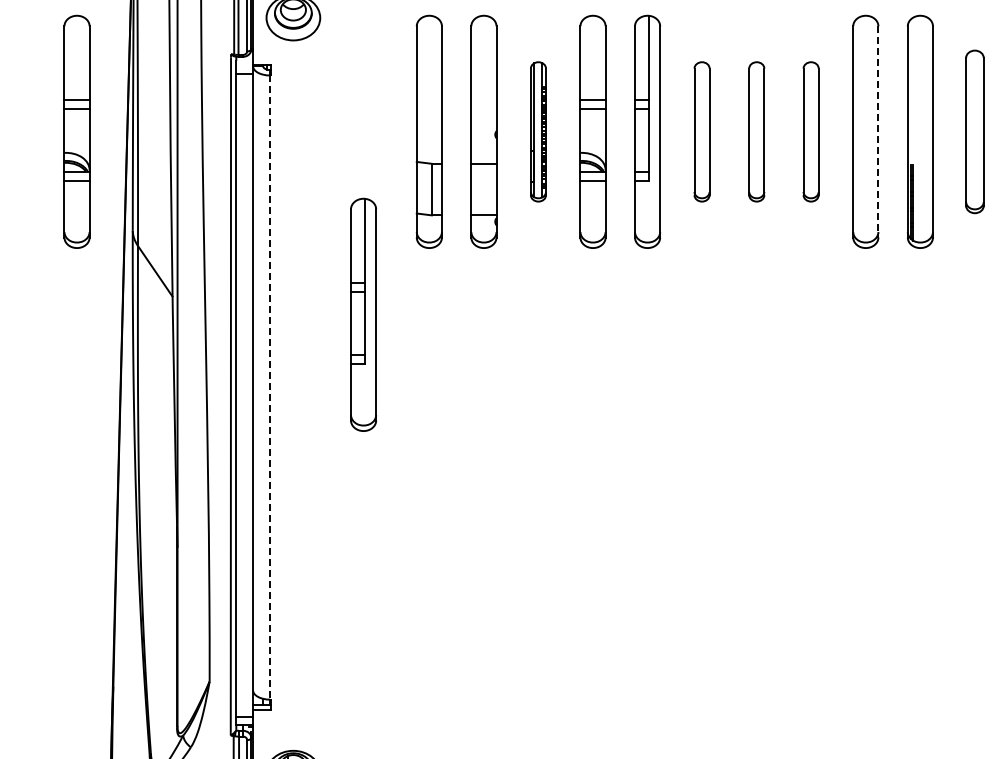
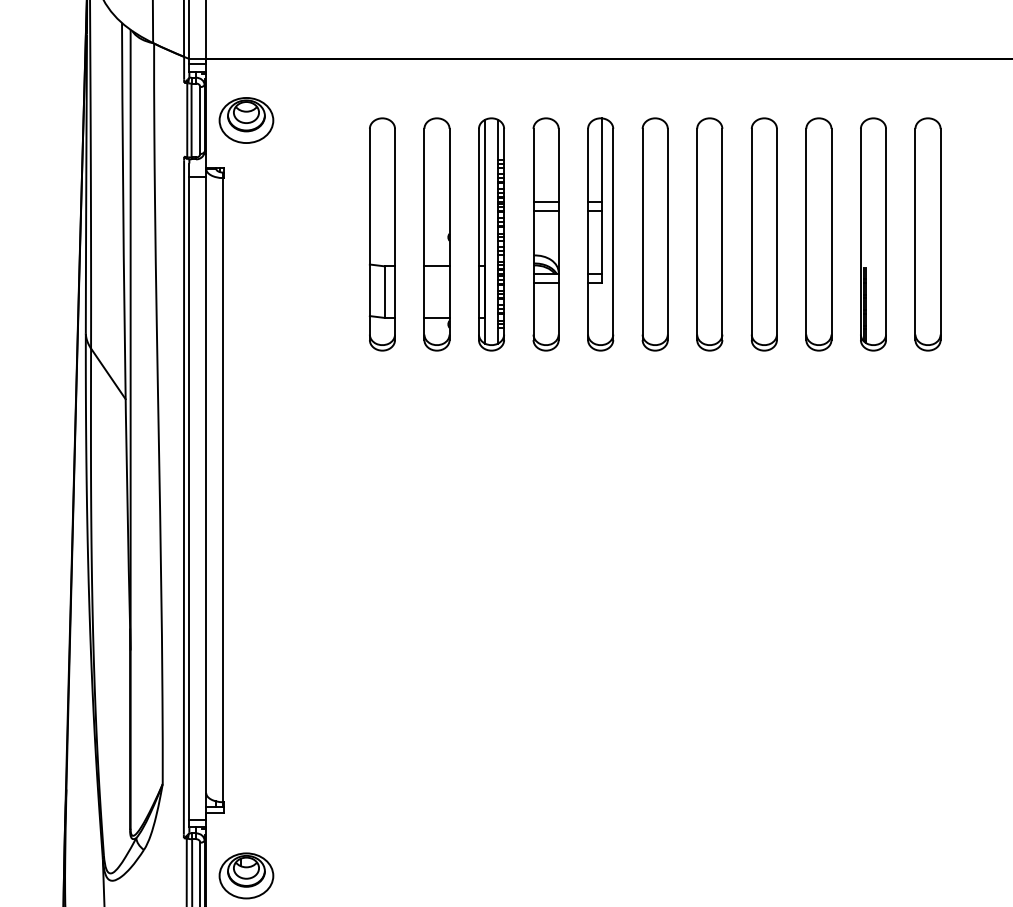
part: (76, 131) -> (29, 234), removed
part: (538, 131) -> (491, 234), size x1.67
part: (701, 131) -> (654, 234), size x1.67
part: (756, 131) -> (709, 234), size x1.67
part: (810, 131) -> (763, 234), size x1.67
line: (878, 131) -> (831, 234), dashed -> solid
part: (974, 131) -> (927, 234), size x1.43
part: (363, 314) -> (316, 417), removed
line: (270, 387) -> (223, 490), dashed -> solid

